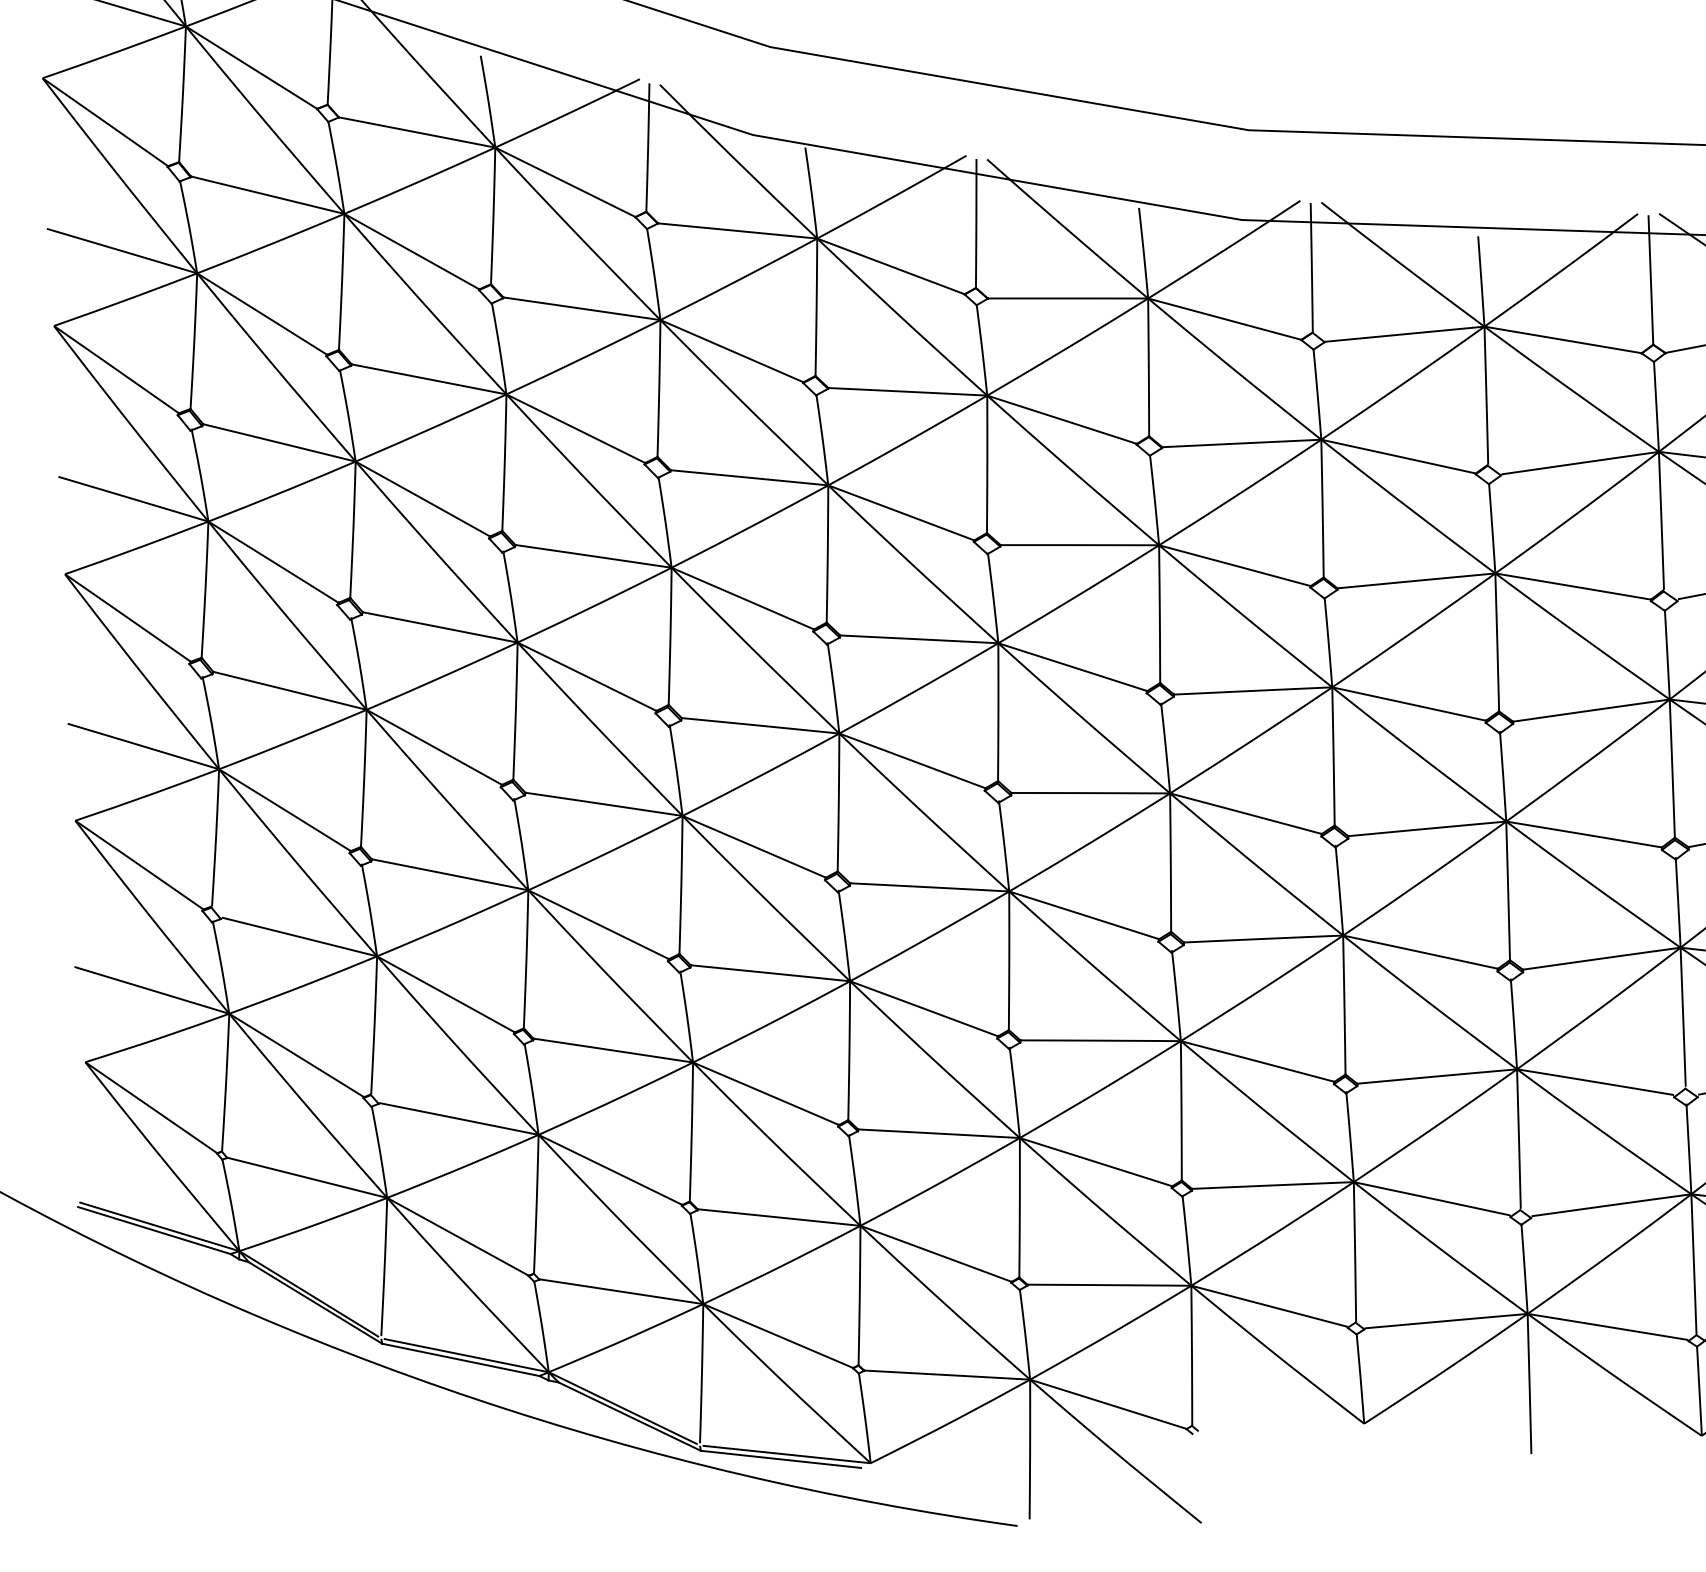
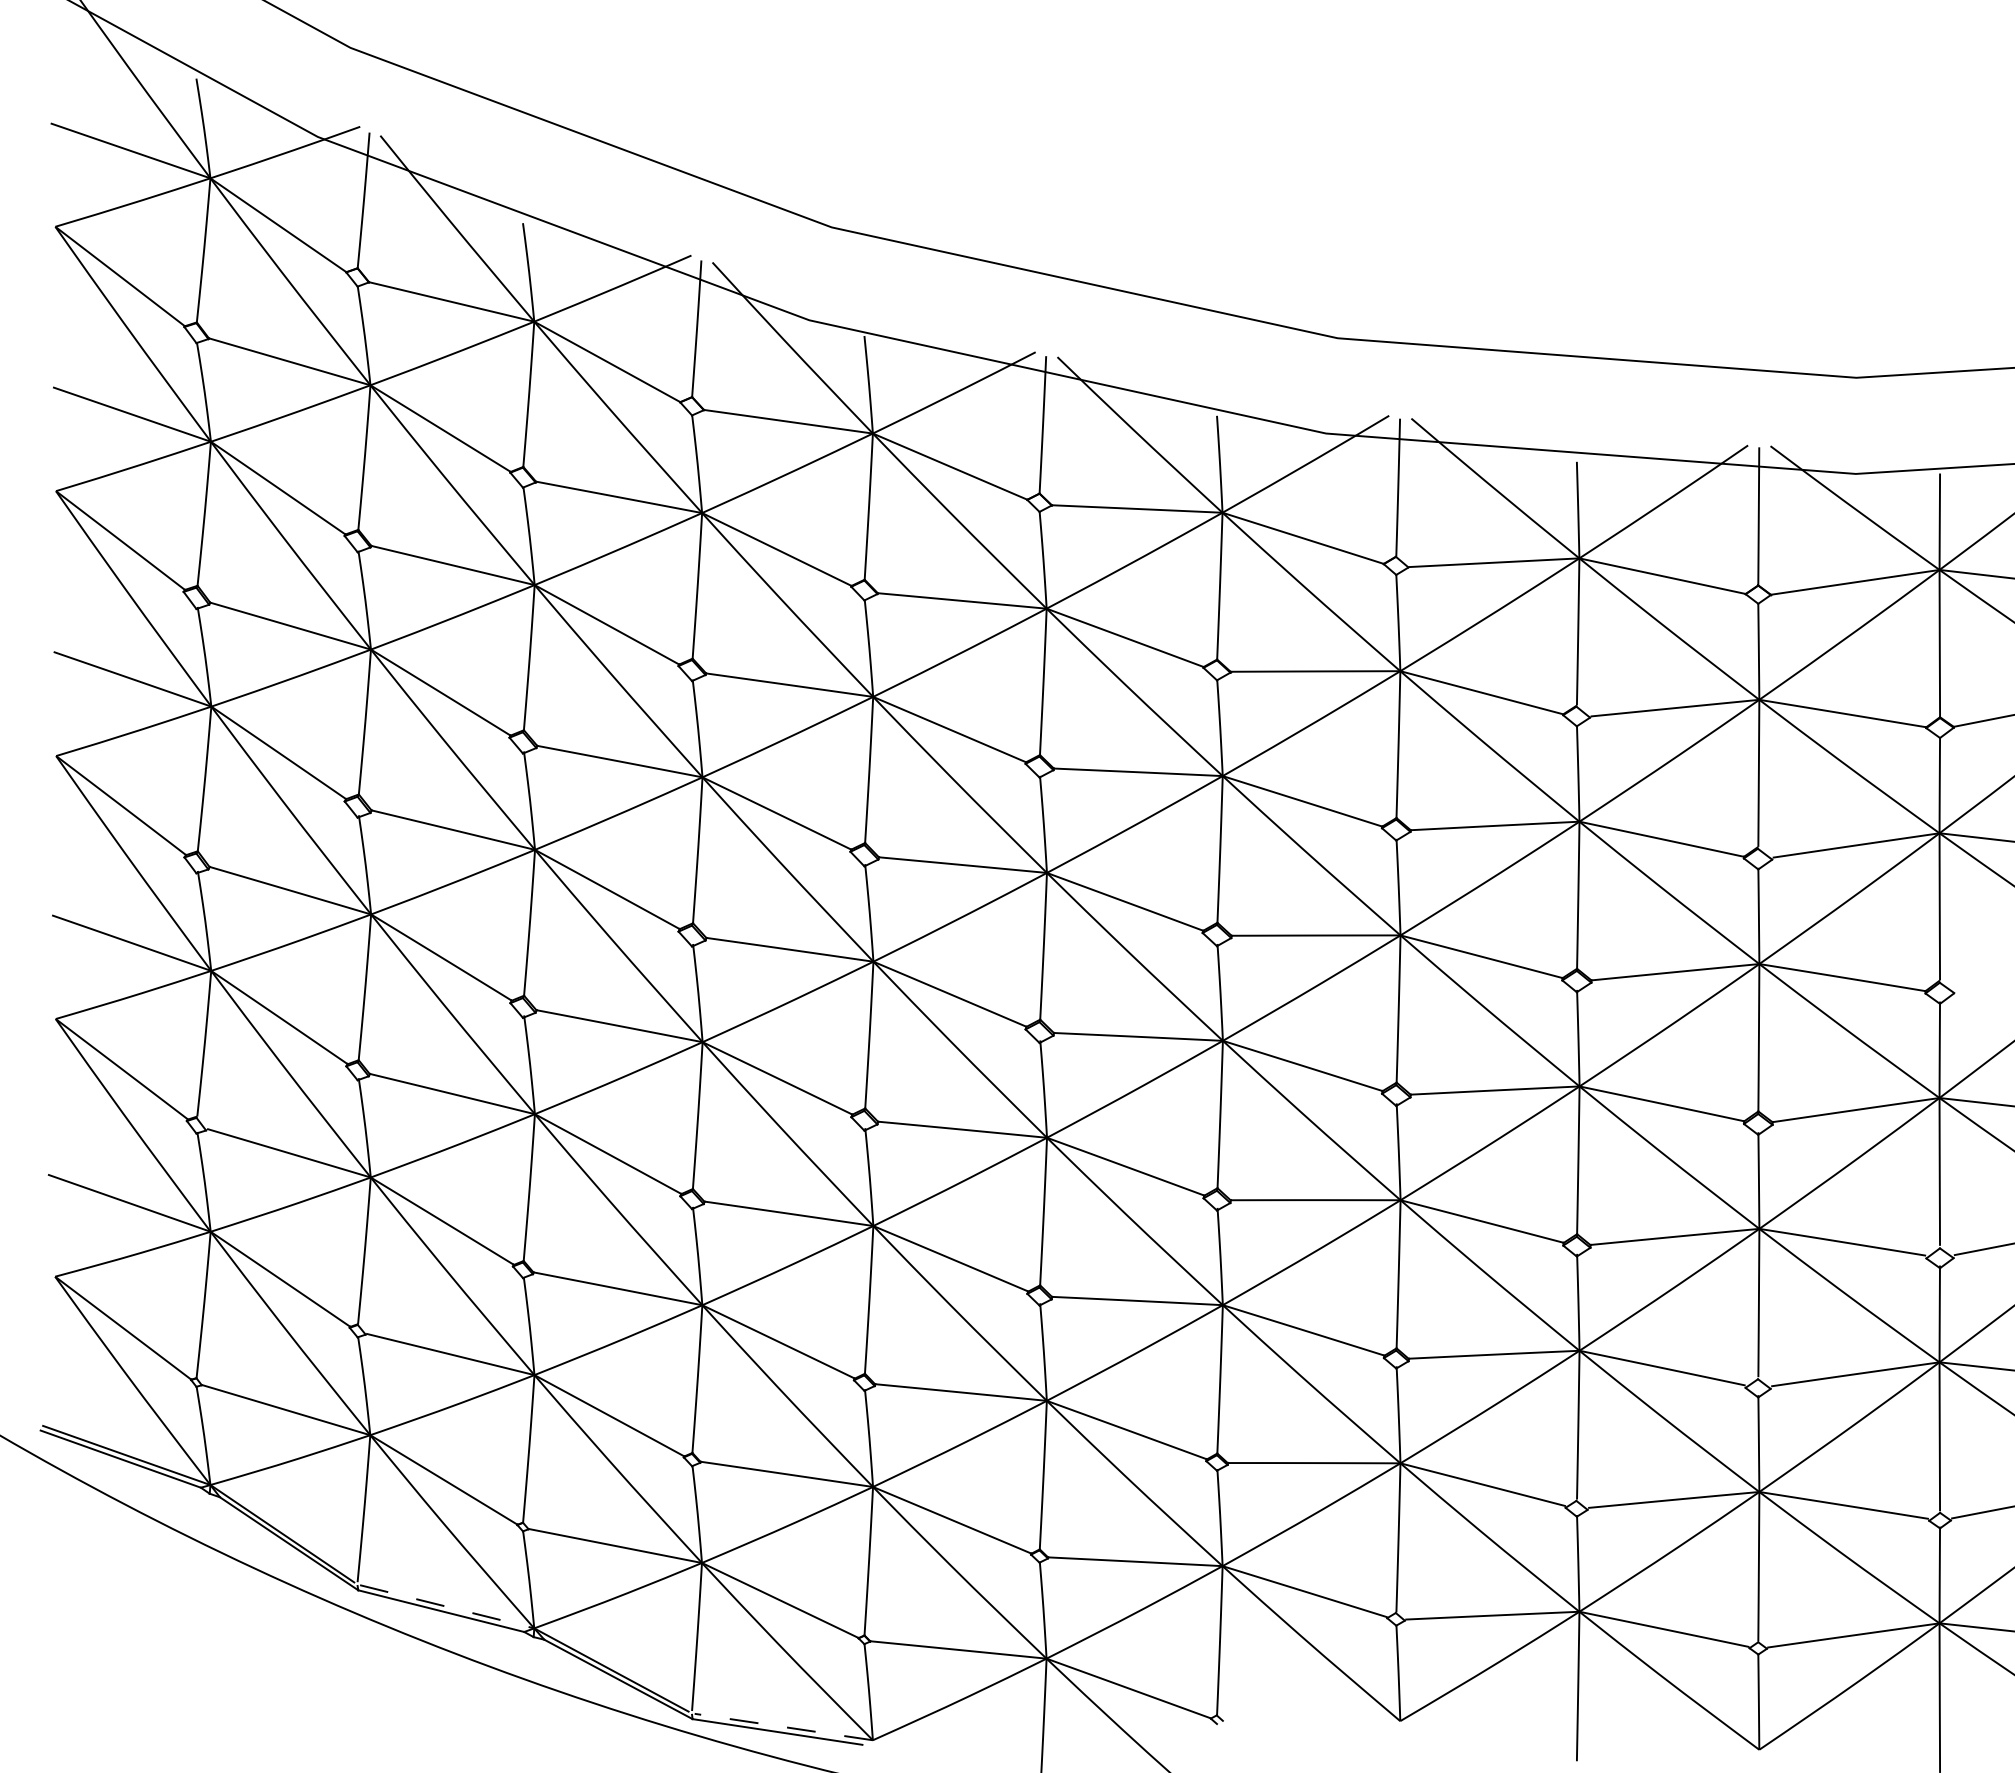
line: (465, 1355) -> (446, 1606), solid -> dashed
line: (787, 1454) -> (784, 1727), solid -> dashed

